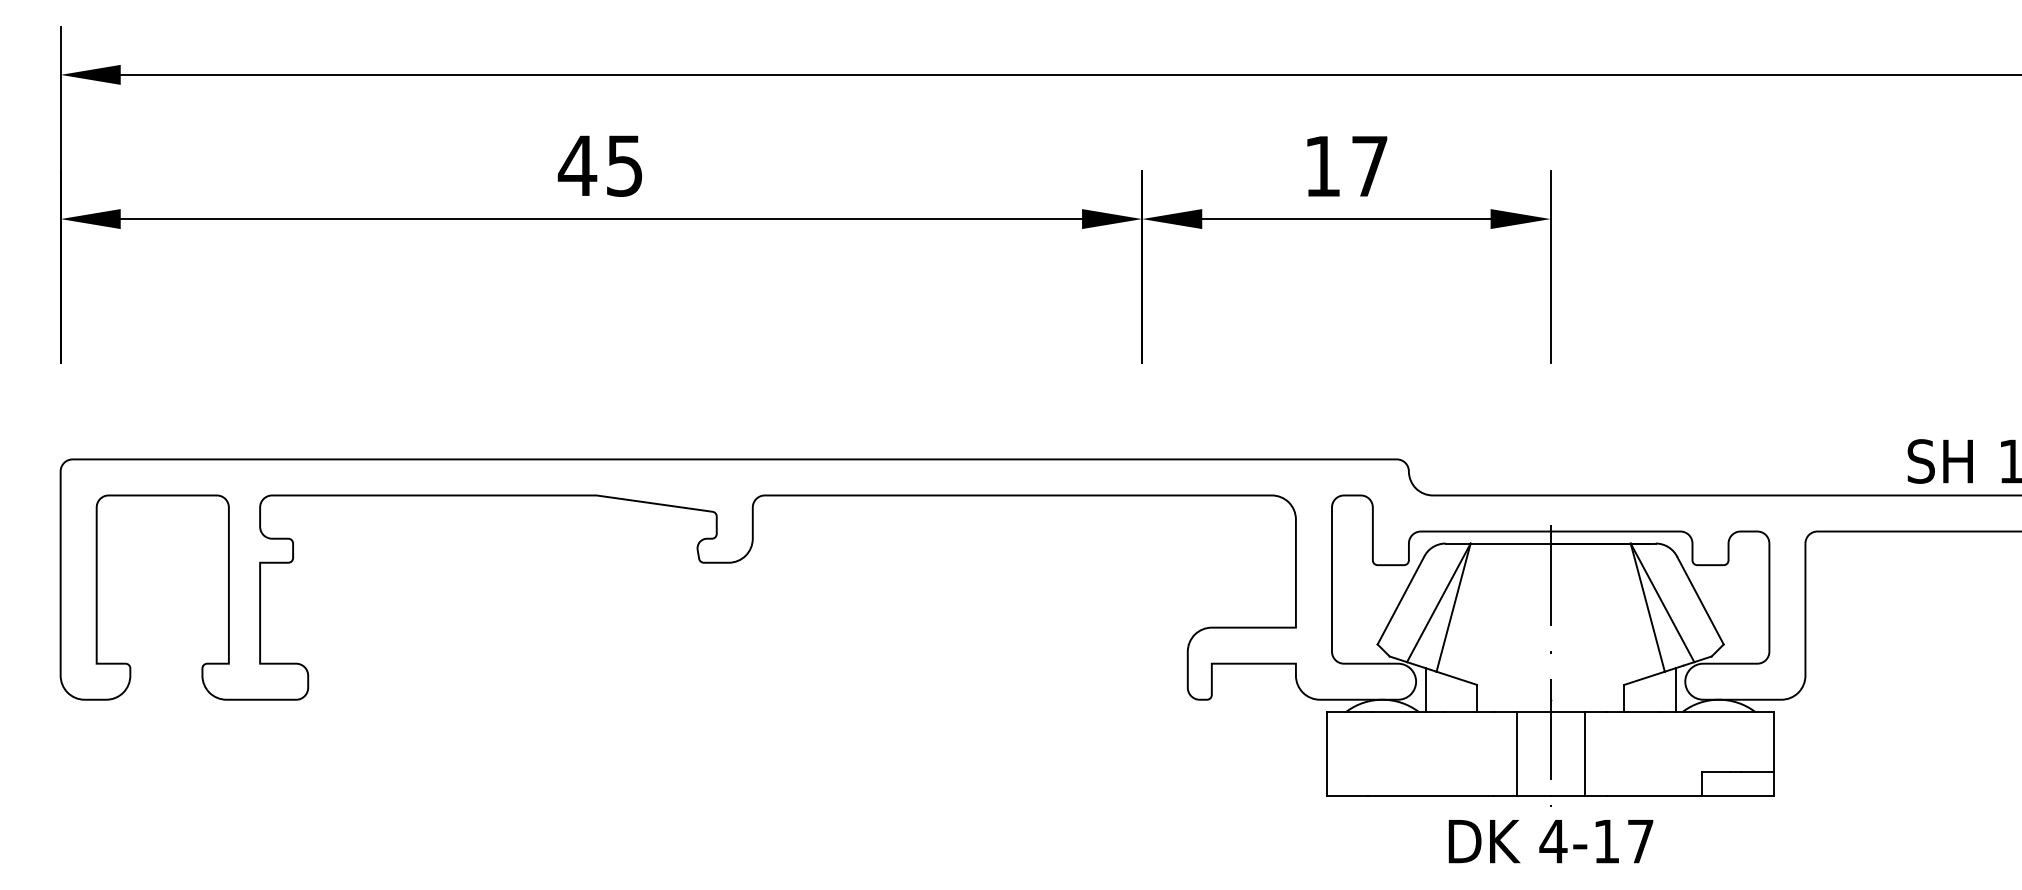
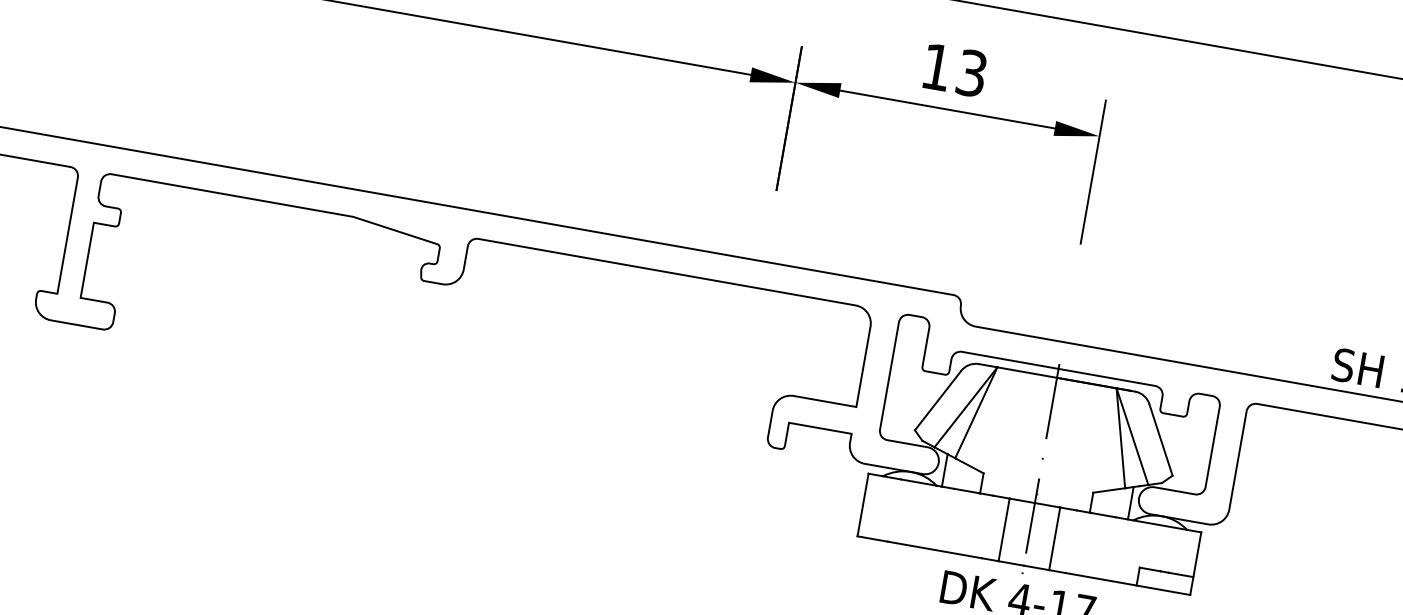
text: (1369, 166) -> (971, 73), 17 -> 13

